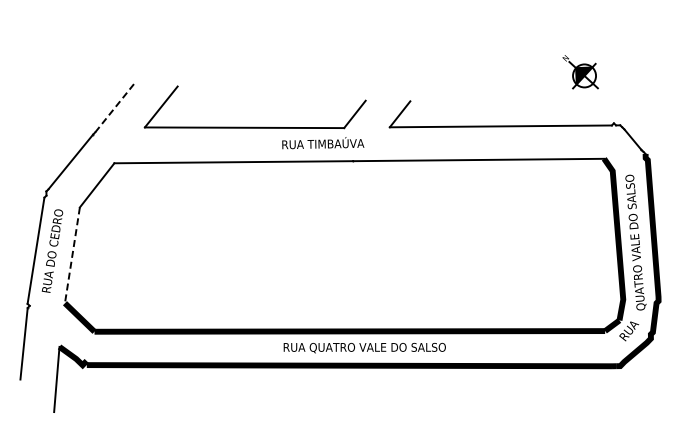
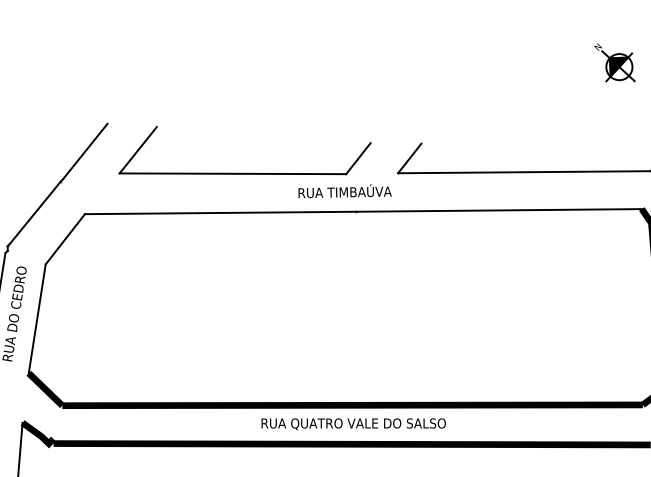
part: (580, 72) -> (614, 63), moved
line: (115, 107) -> (86, 150), dashed -> solid
text: (323, 143) -> (345, 191), moved
line: (72, 255) -> (37, 318), dashed -> solid
text: (364, 347) -> (353, 423), moved

